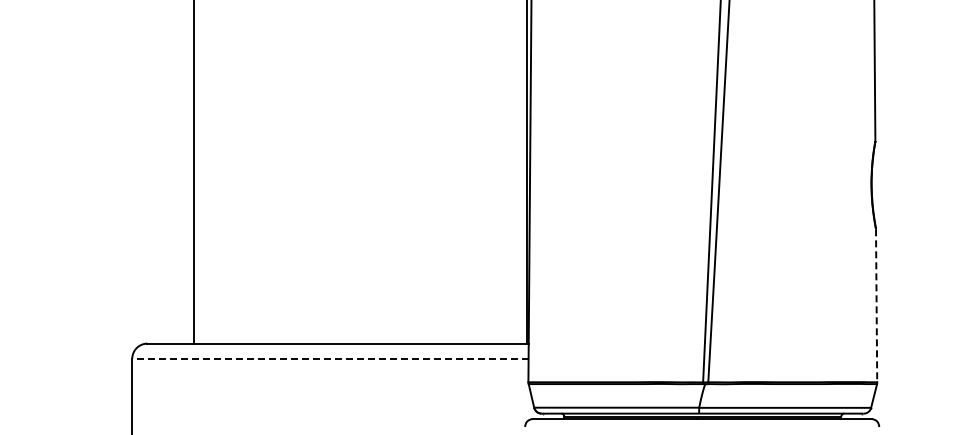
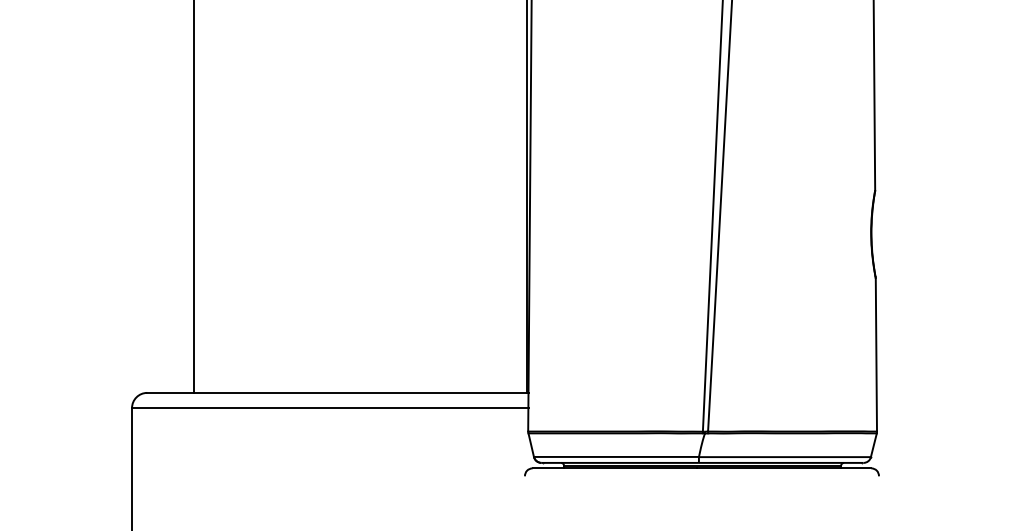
line: (876, 306) -> (876, 355), dashed -> solid
line: (329, 359) -> (329, 408), dashed -> solid

